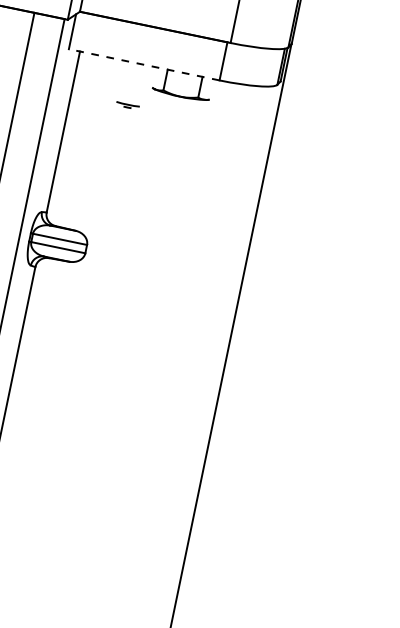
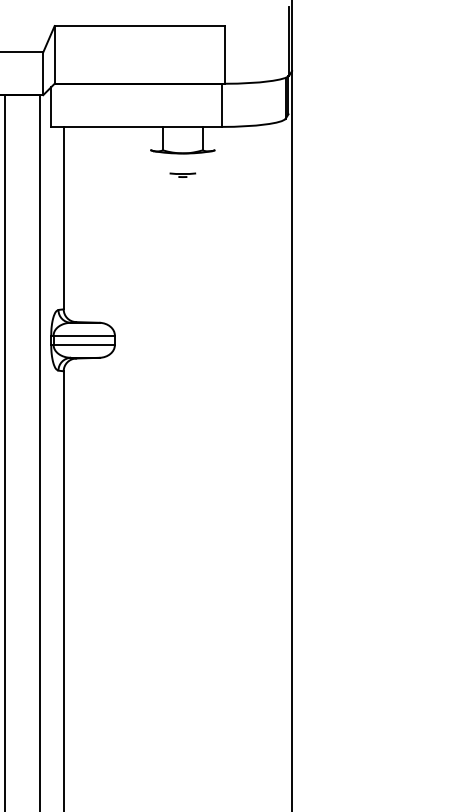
line: (143, 64) -> (135, 126), dashed -> solid
part: (127, 105) -> (182, 174), moved

